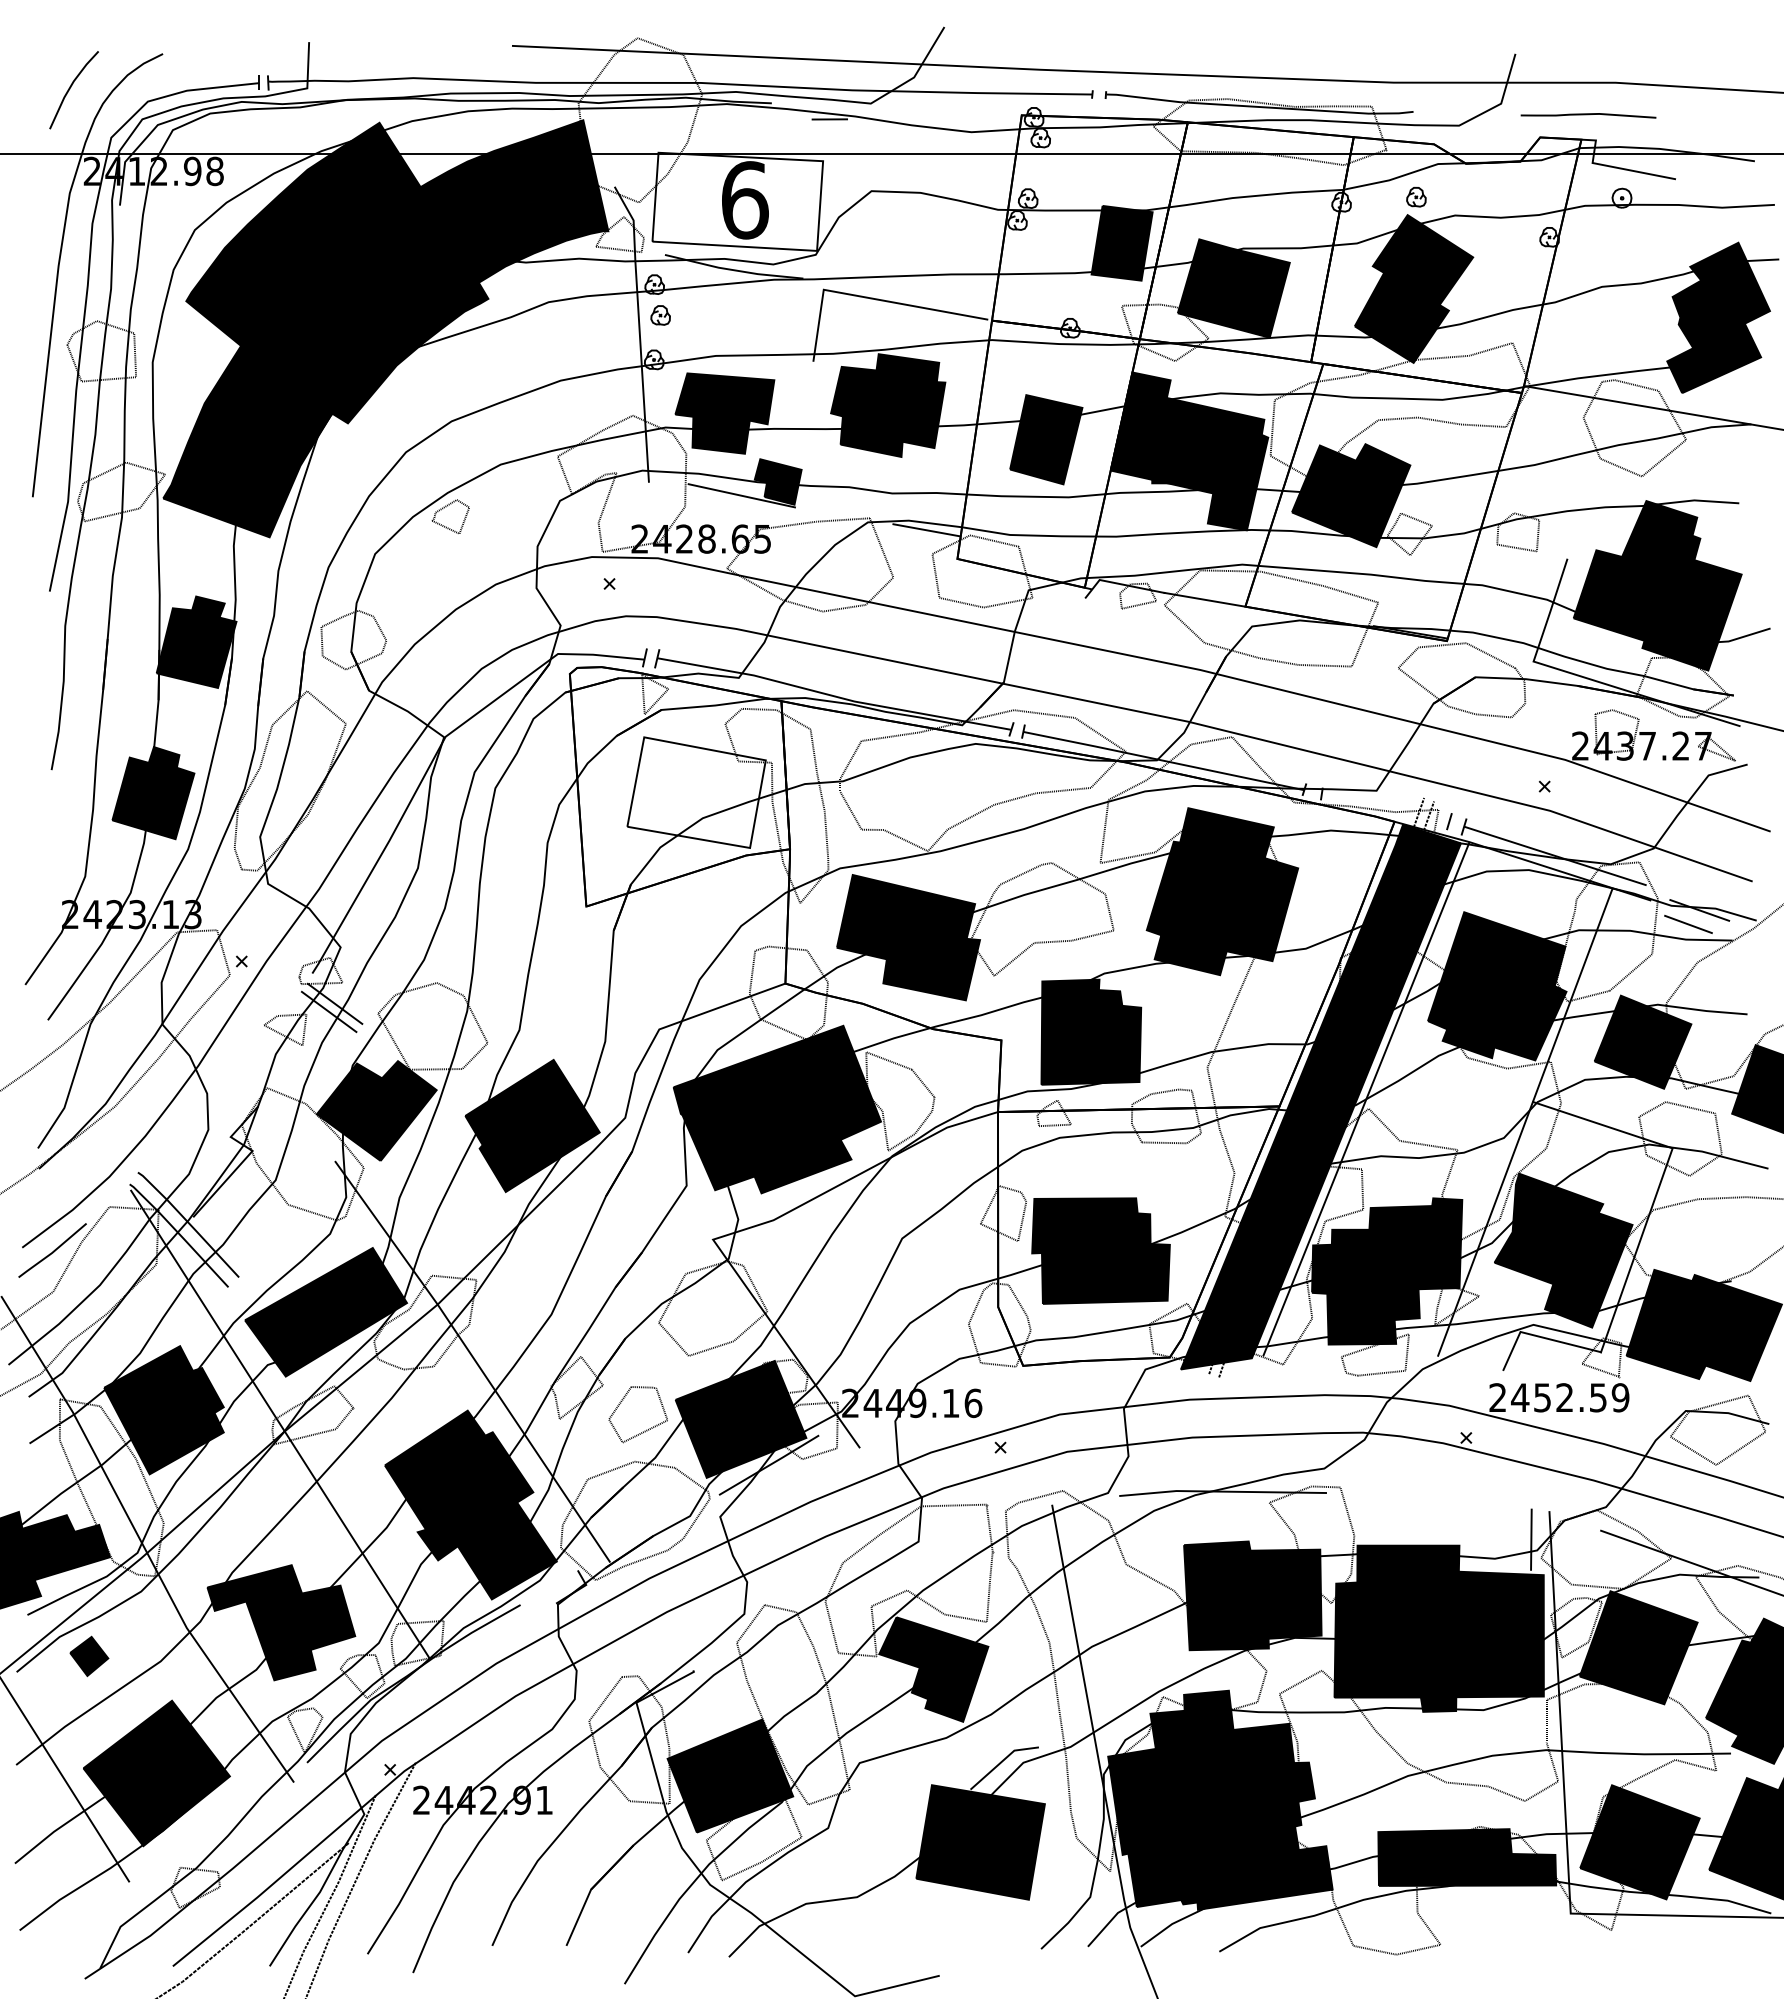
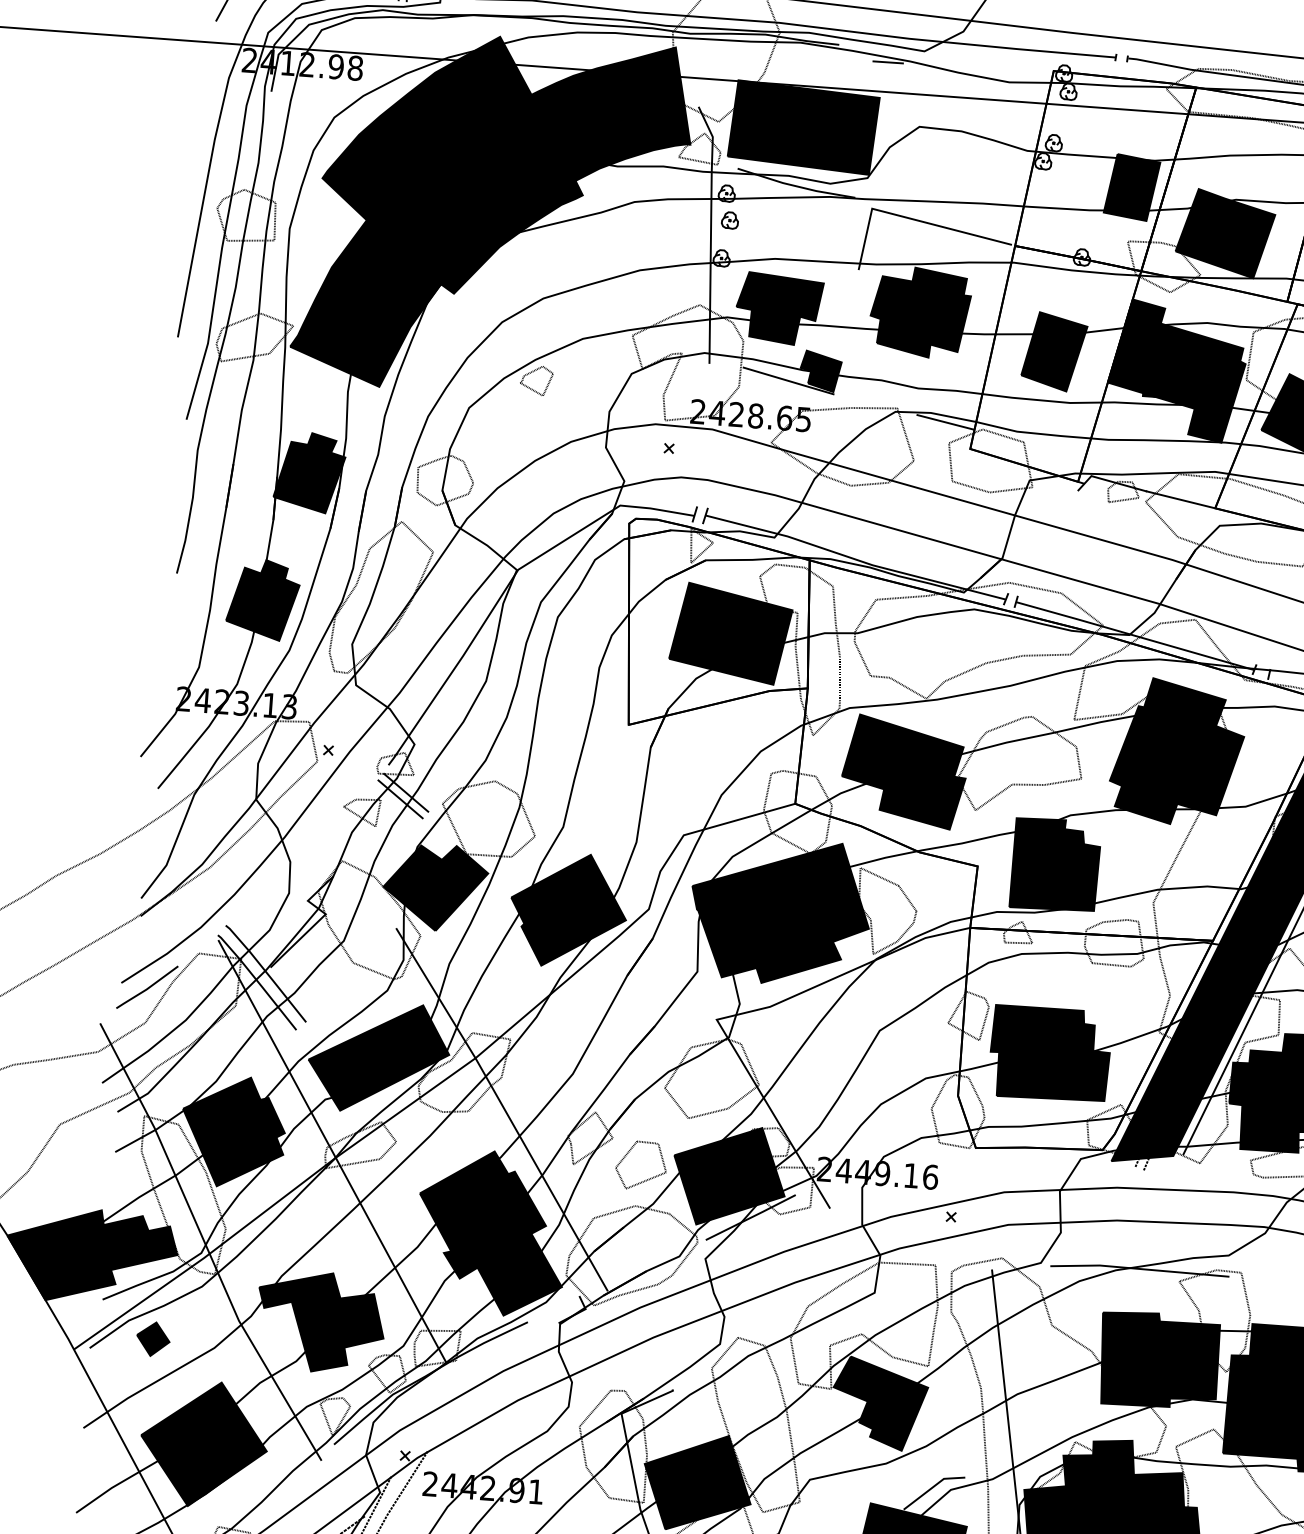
fill: (737, 201) -> (803, 127), added
fill: (696, 792) -> (730, 633), added

